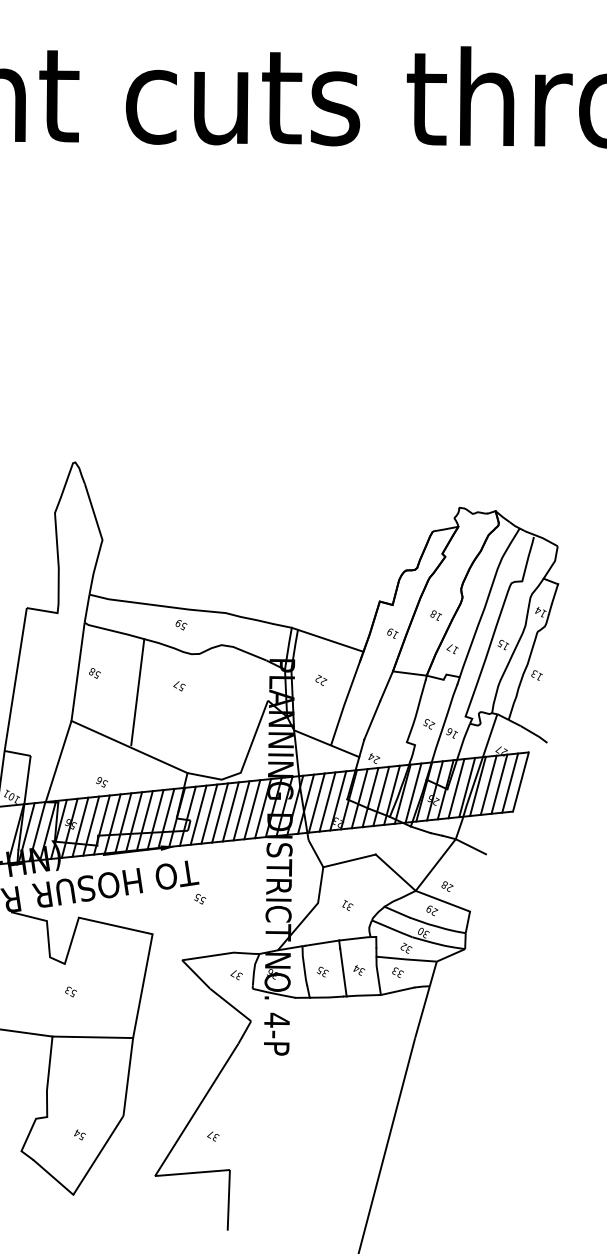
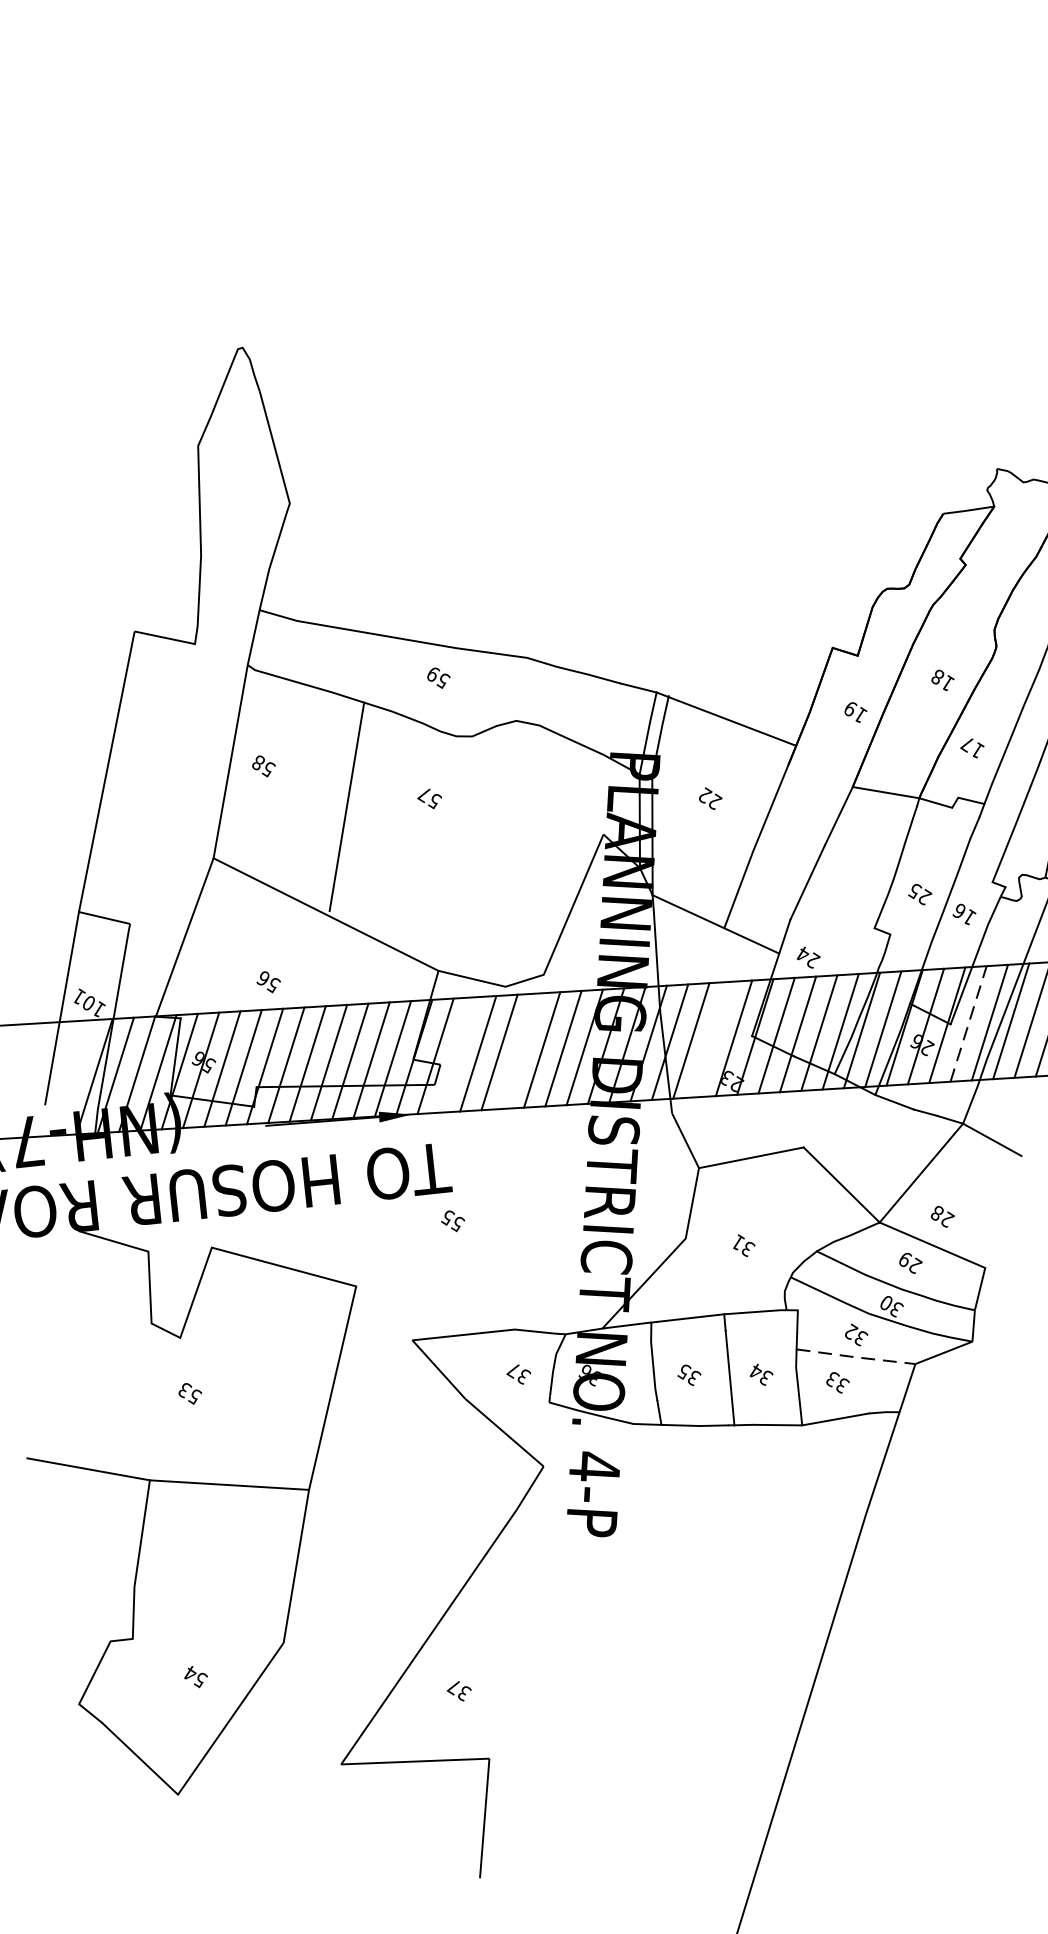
line: (456, 788) -> (968, 1023), solid -> dashed
line: (327, 801) -> (712, 1038), removed
line: (230, 811) -> (520, 1050), removed
line: (198, 814) -> (456, 1053), removed
line: (406, 959) -> (855, 1357), solid -> dashed

